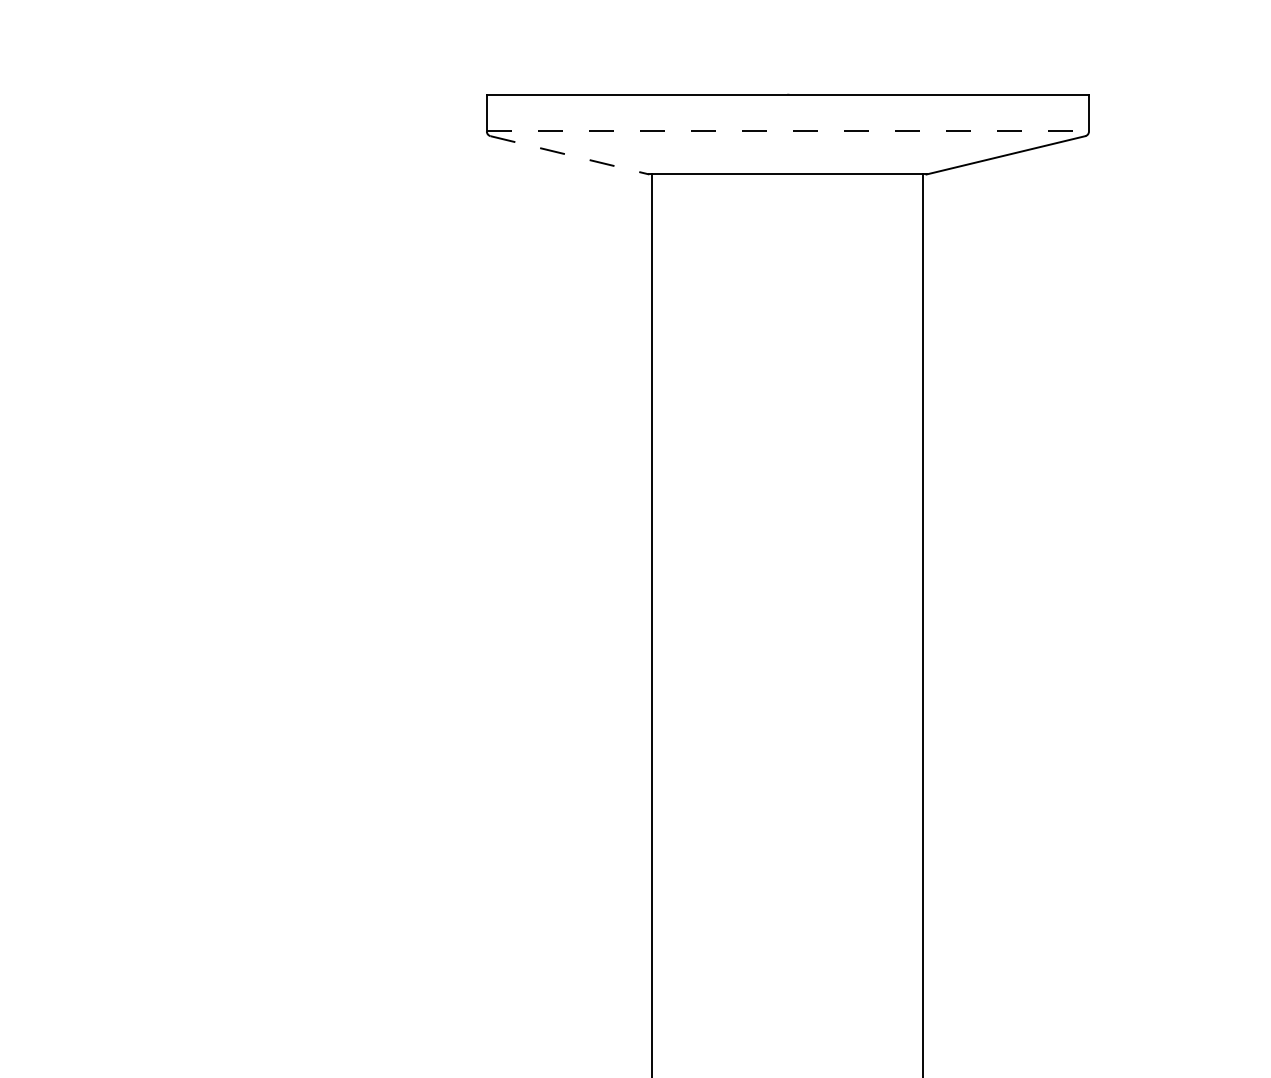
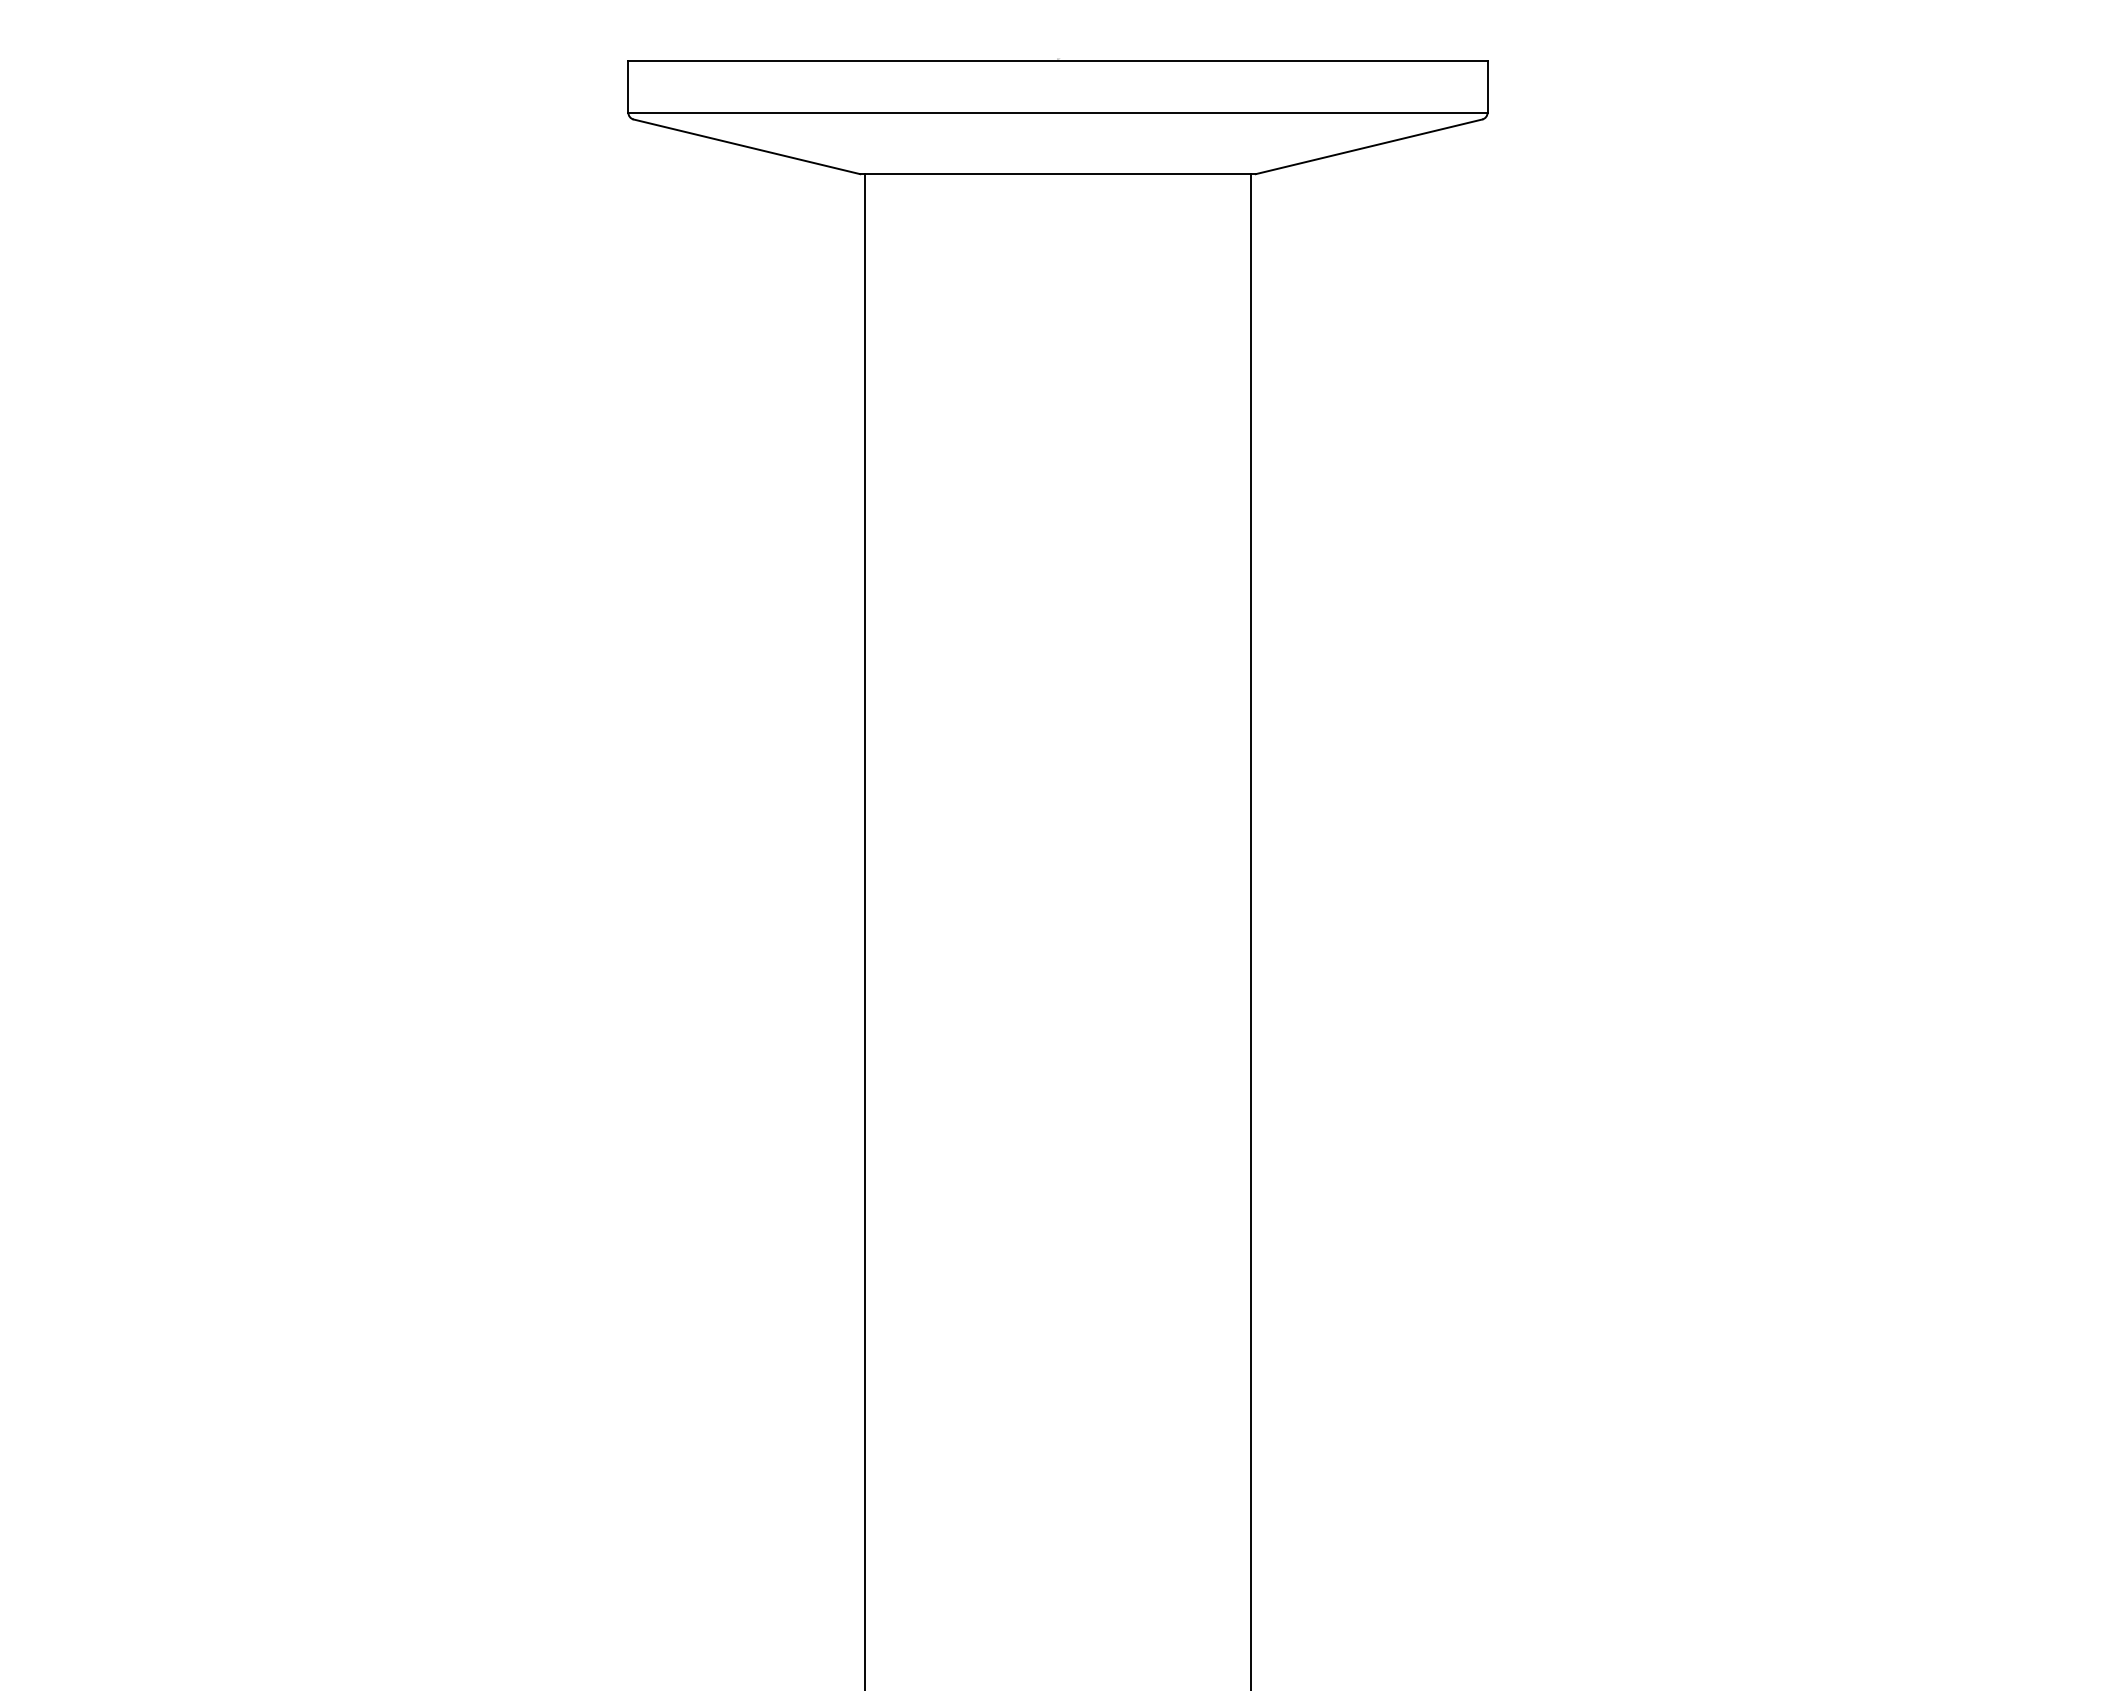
line: (787, 131) -> (1057, 112), dashed -> solid
line: (569, 155) -> (746, 146), dashed -> solid

